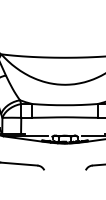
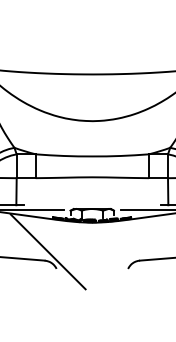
hatch: (39, 160) -> (48, 251), added

